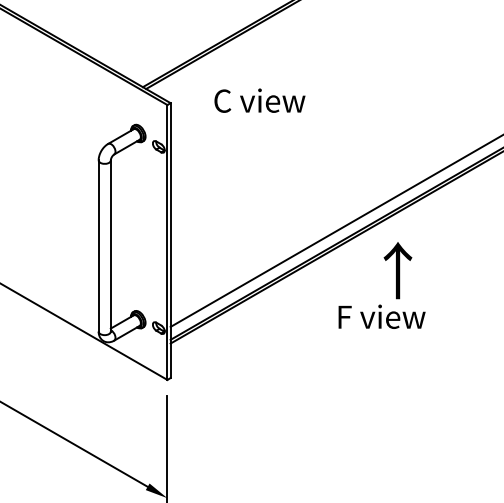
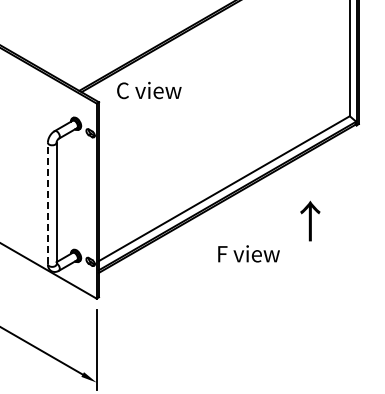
text: (260, 100) -> (149, 90), moved
line: (98, 245) -> (47, 203), solid -> dashed
text: (398, 269) -> (310, 220), moved

